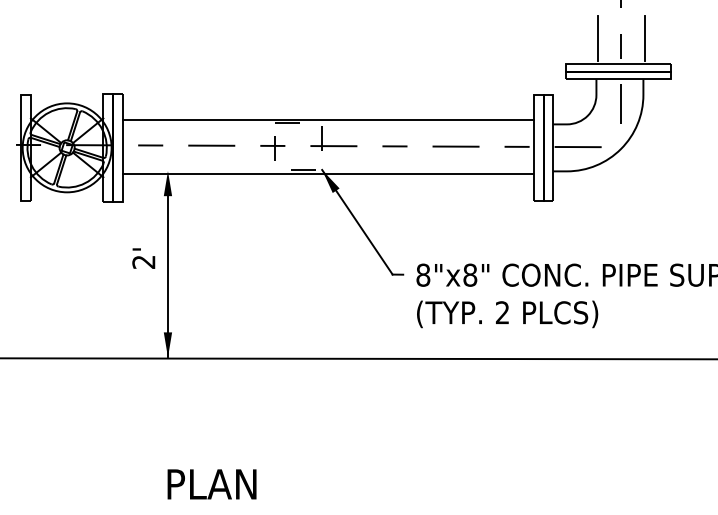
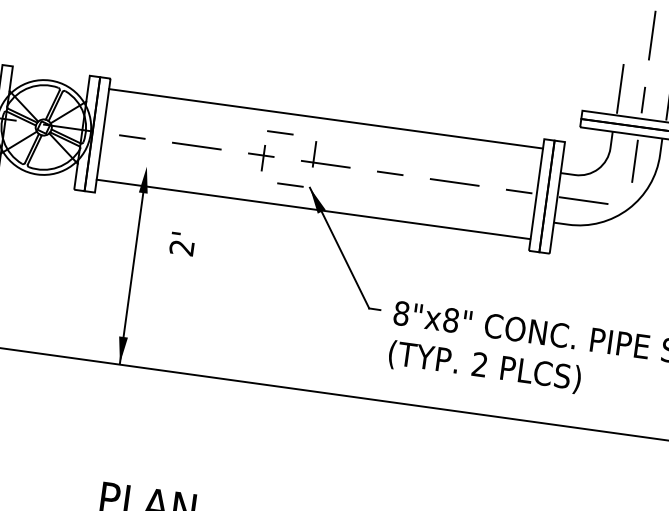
line: (328, 119) -> (326, 118), moved
line: (328, 173) -> (313, 209), moved
text: (143, 258) -> (182, 243), moved

